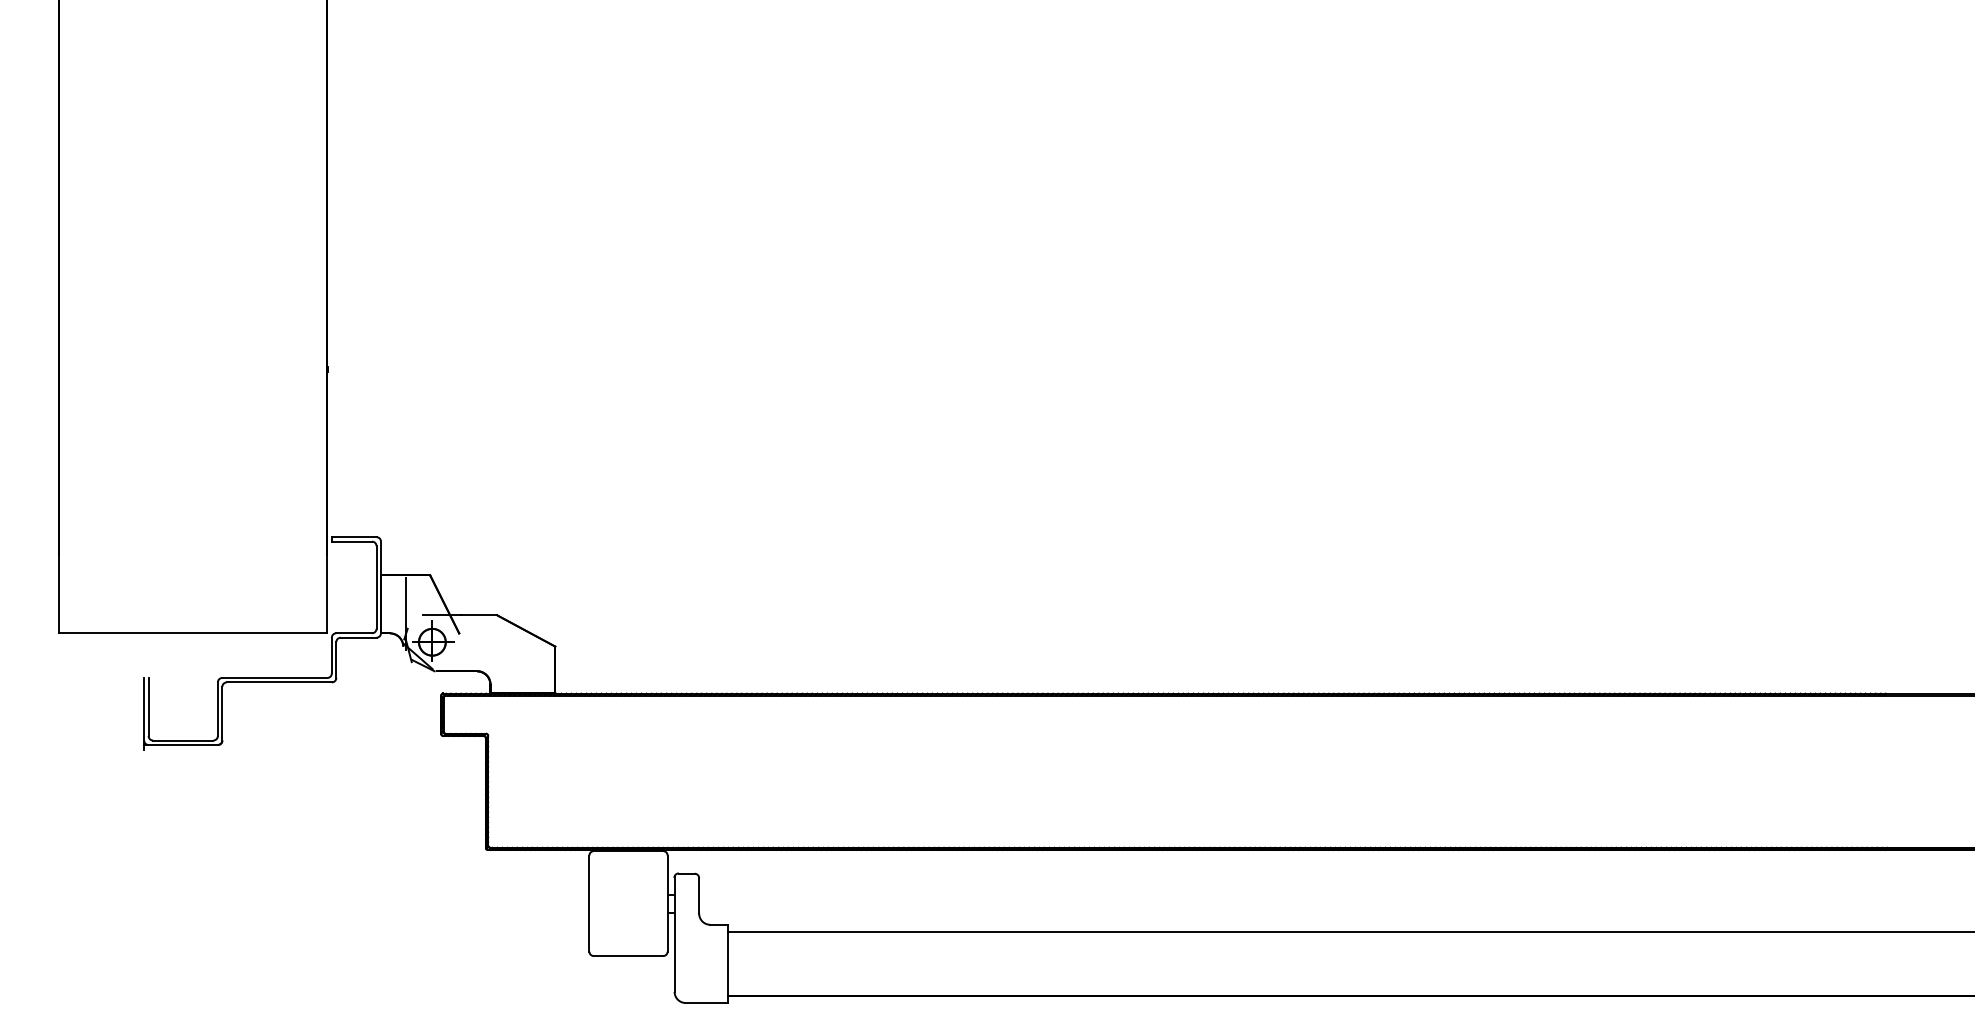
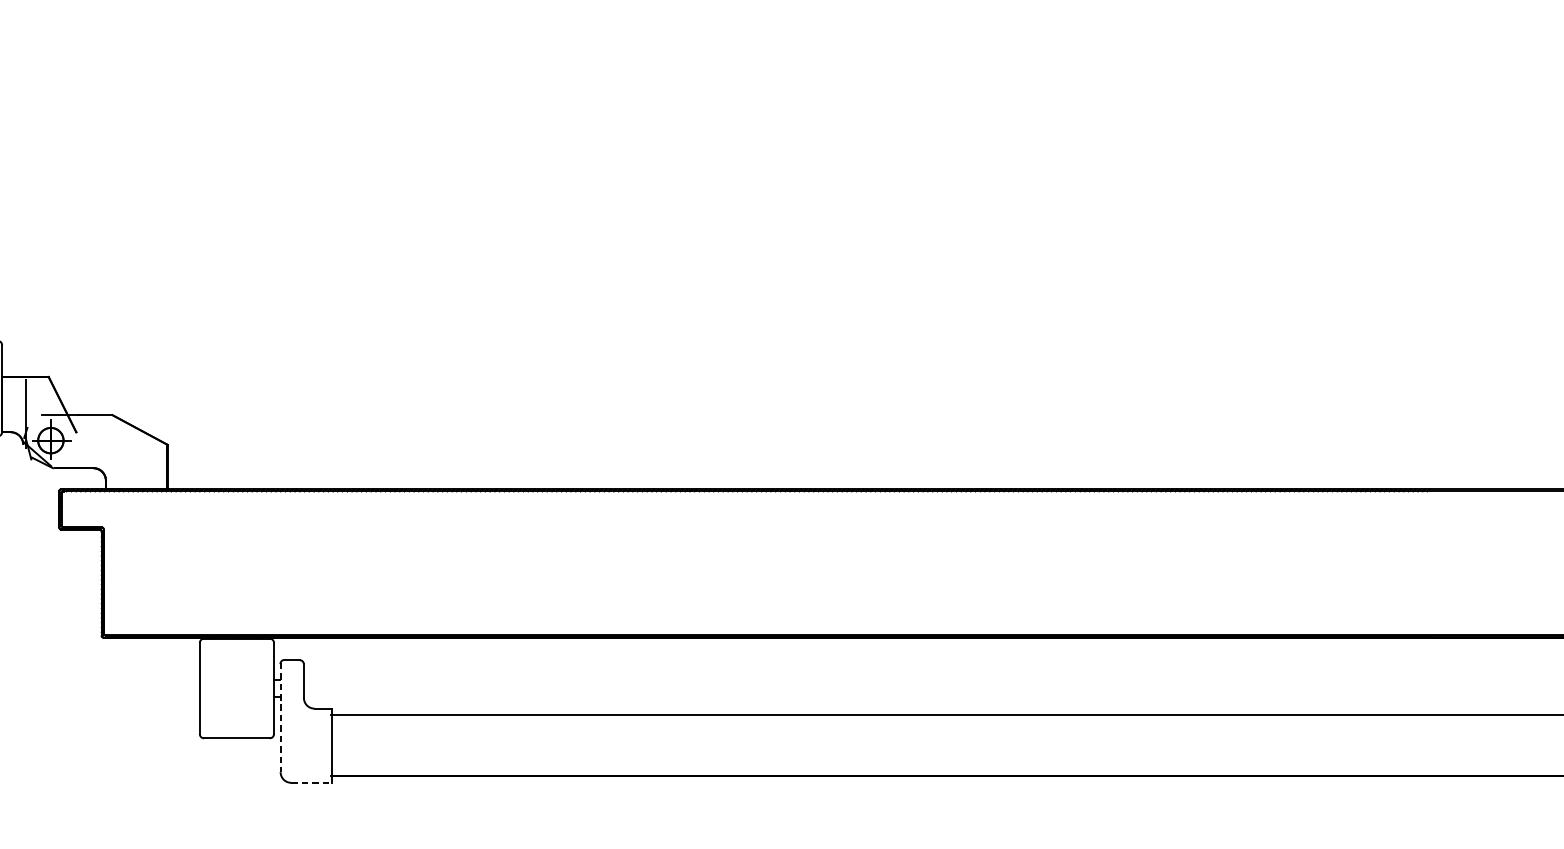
line: (674, 934) -> (280, 717), solid -> dashed
line: (707, 1003) -> (311, 783), solid -> dashed

